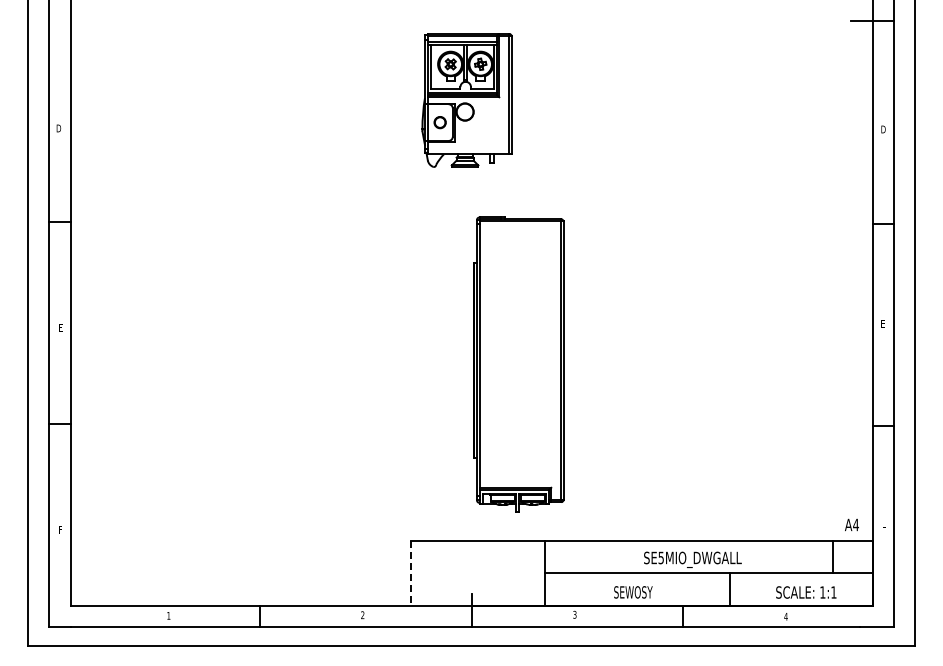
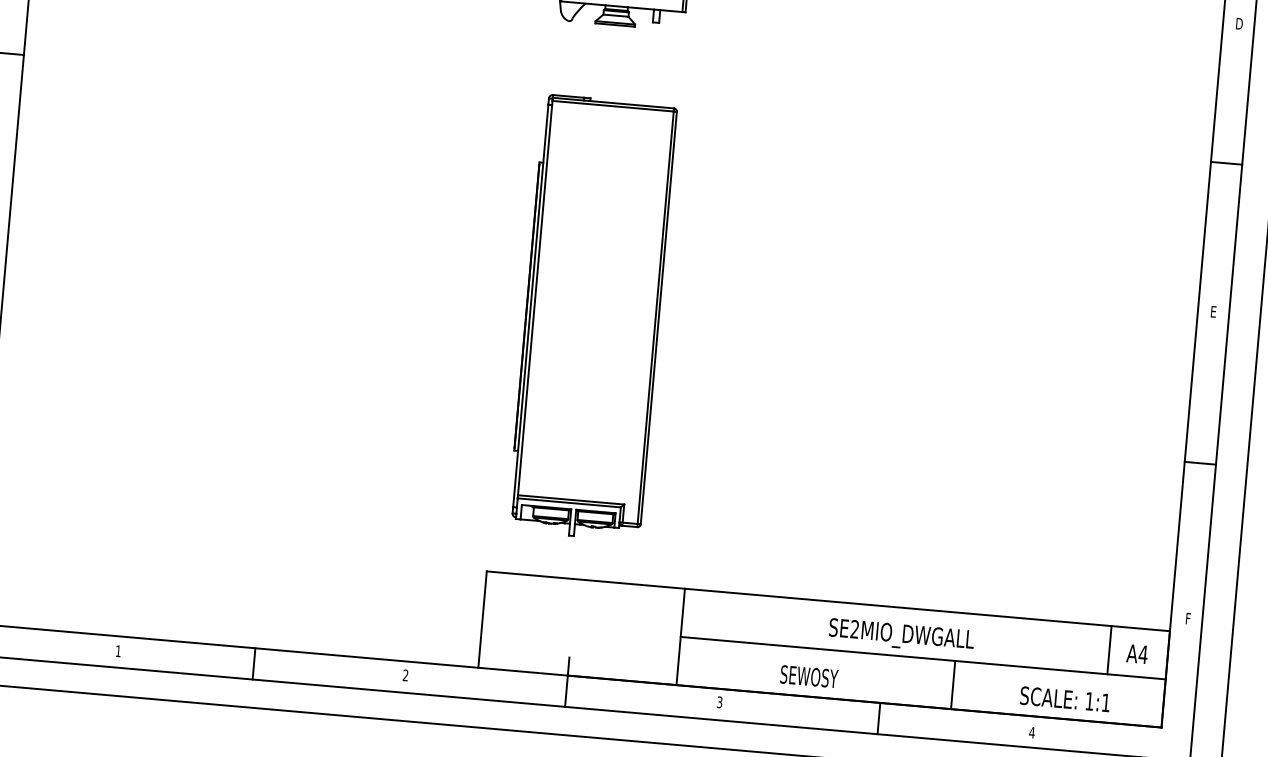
part: (518, 364) -> (591, 317), moved
text: (851, 524) -> (1136, 653), moved
text: (660, 557) -> (853, 628), SE5MIO_DWGALL -> SE2MIO_DWGALL
line: (411, 573) -> (483, 620), dashed -> solid

